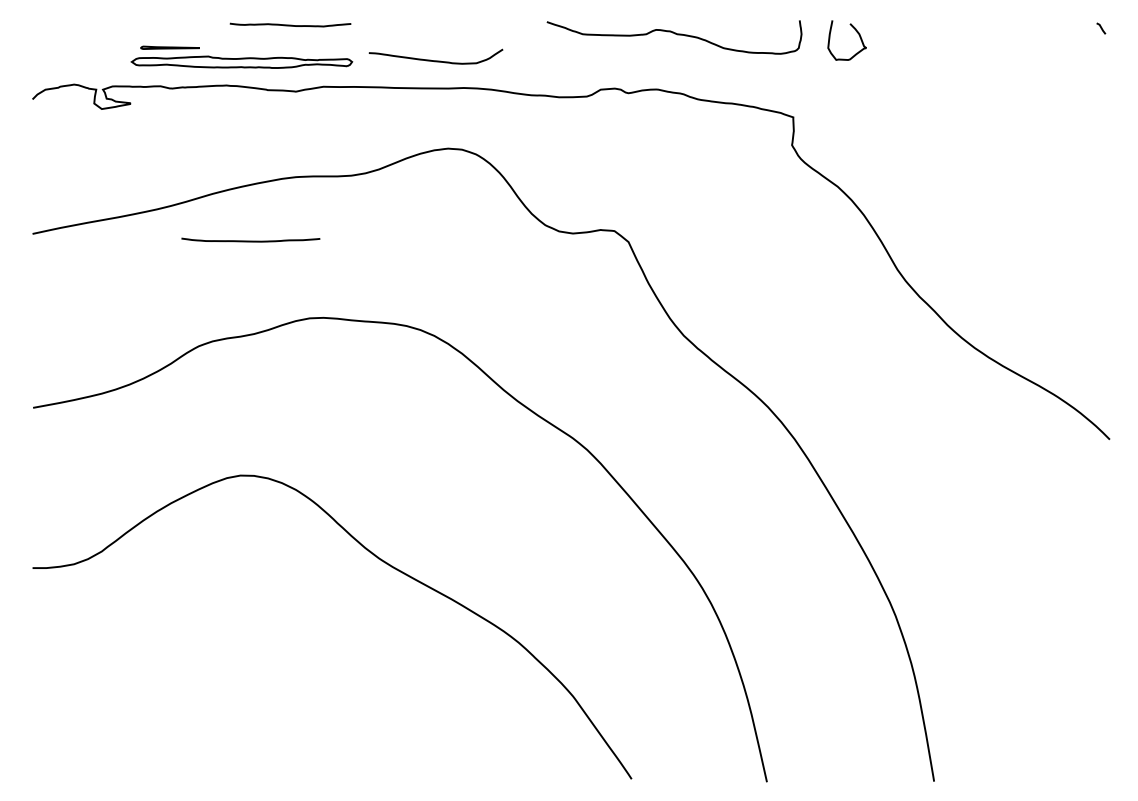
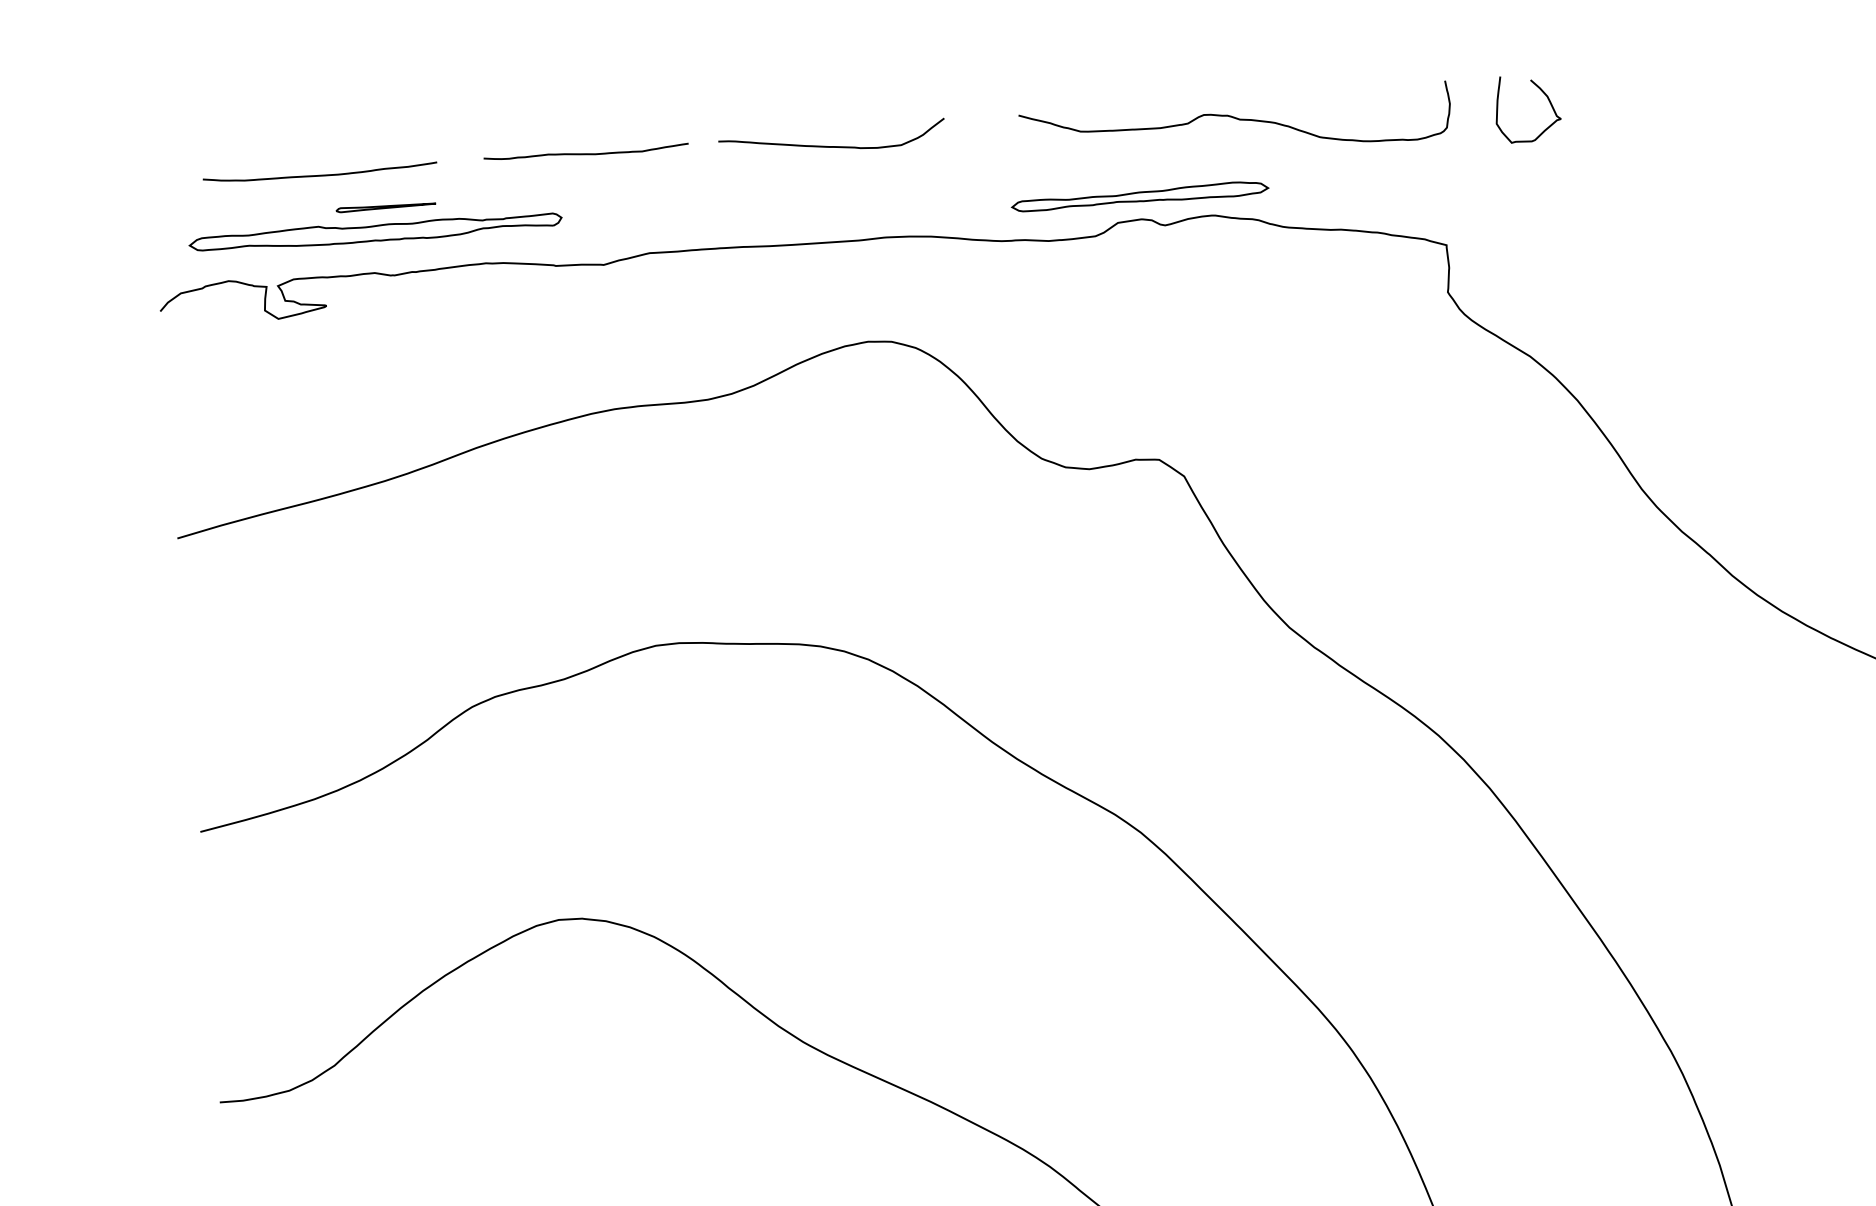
curve: (435, 60) -> (831, 145), moved
part: (241, 61) -> (374, 230), moved
part: (614, 75) -> (1139, 197), added
curve: (250, 240) -> (319, 173), moved

